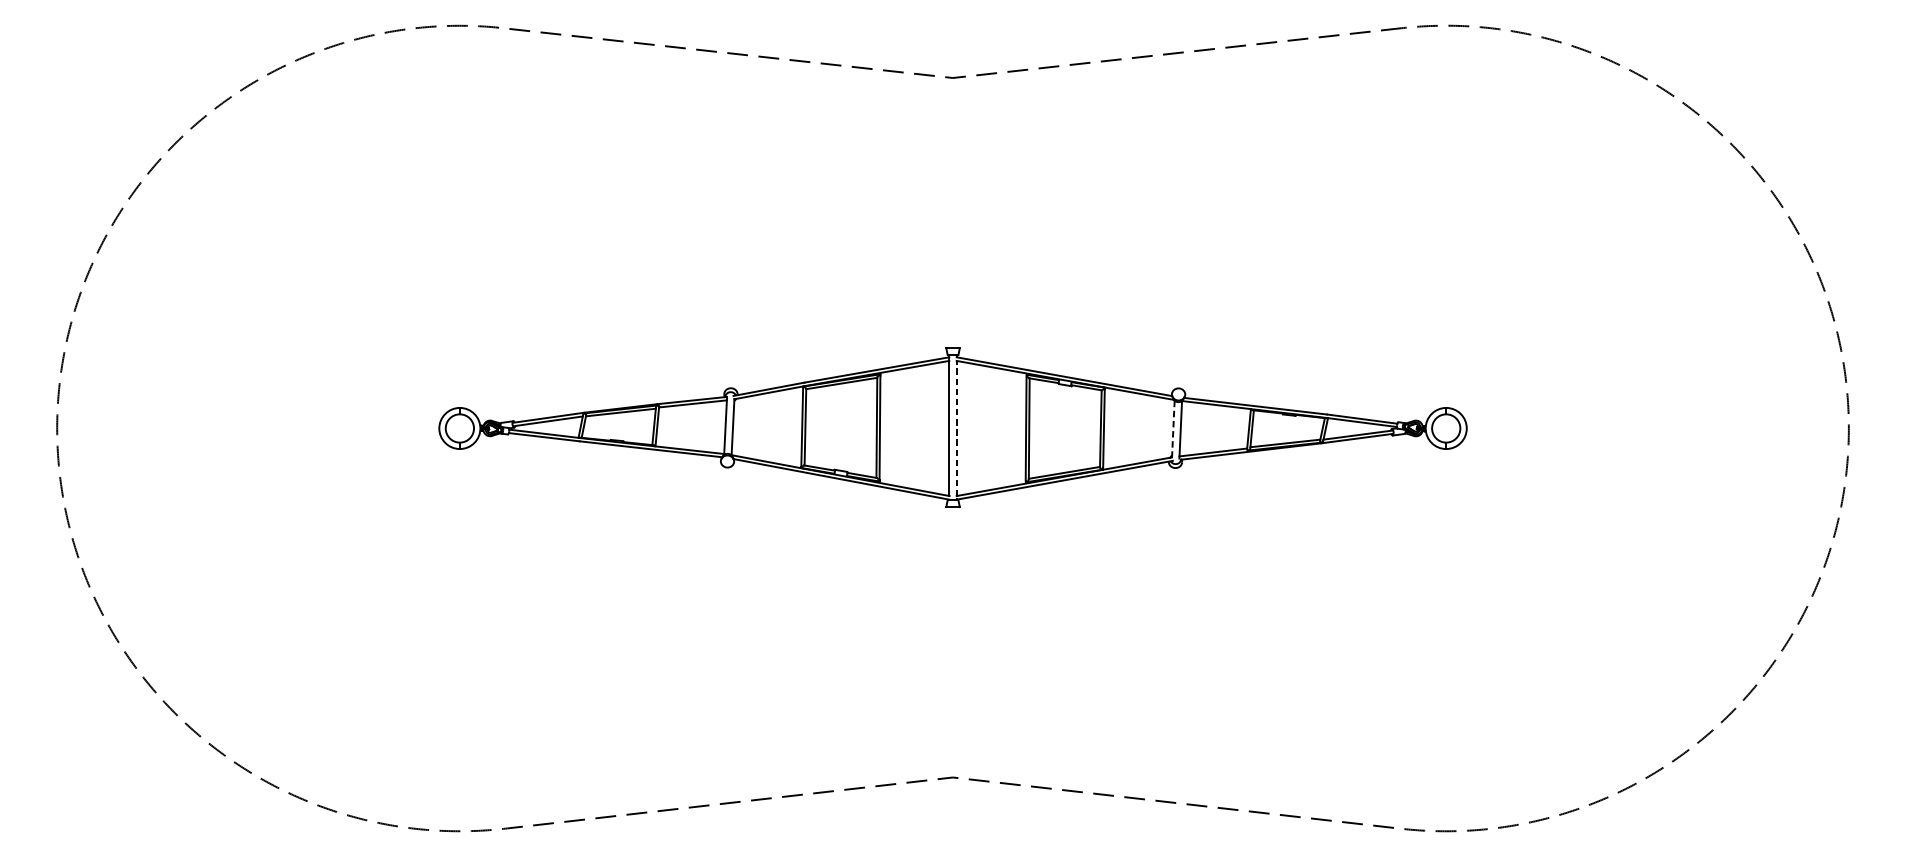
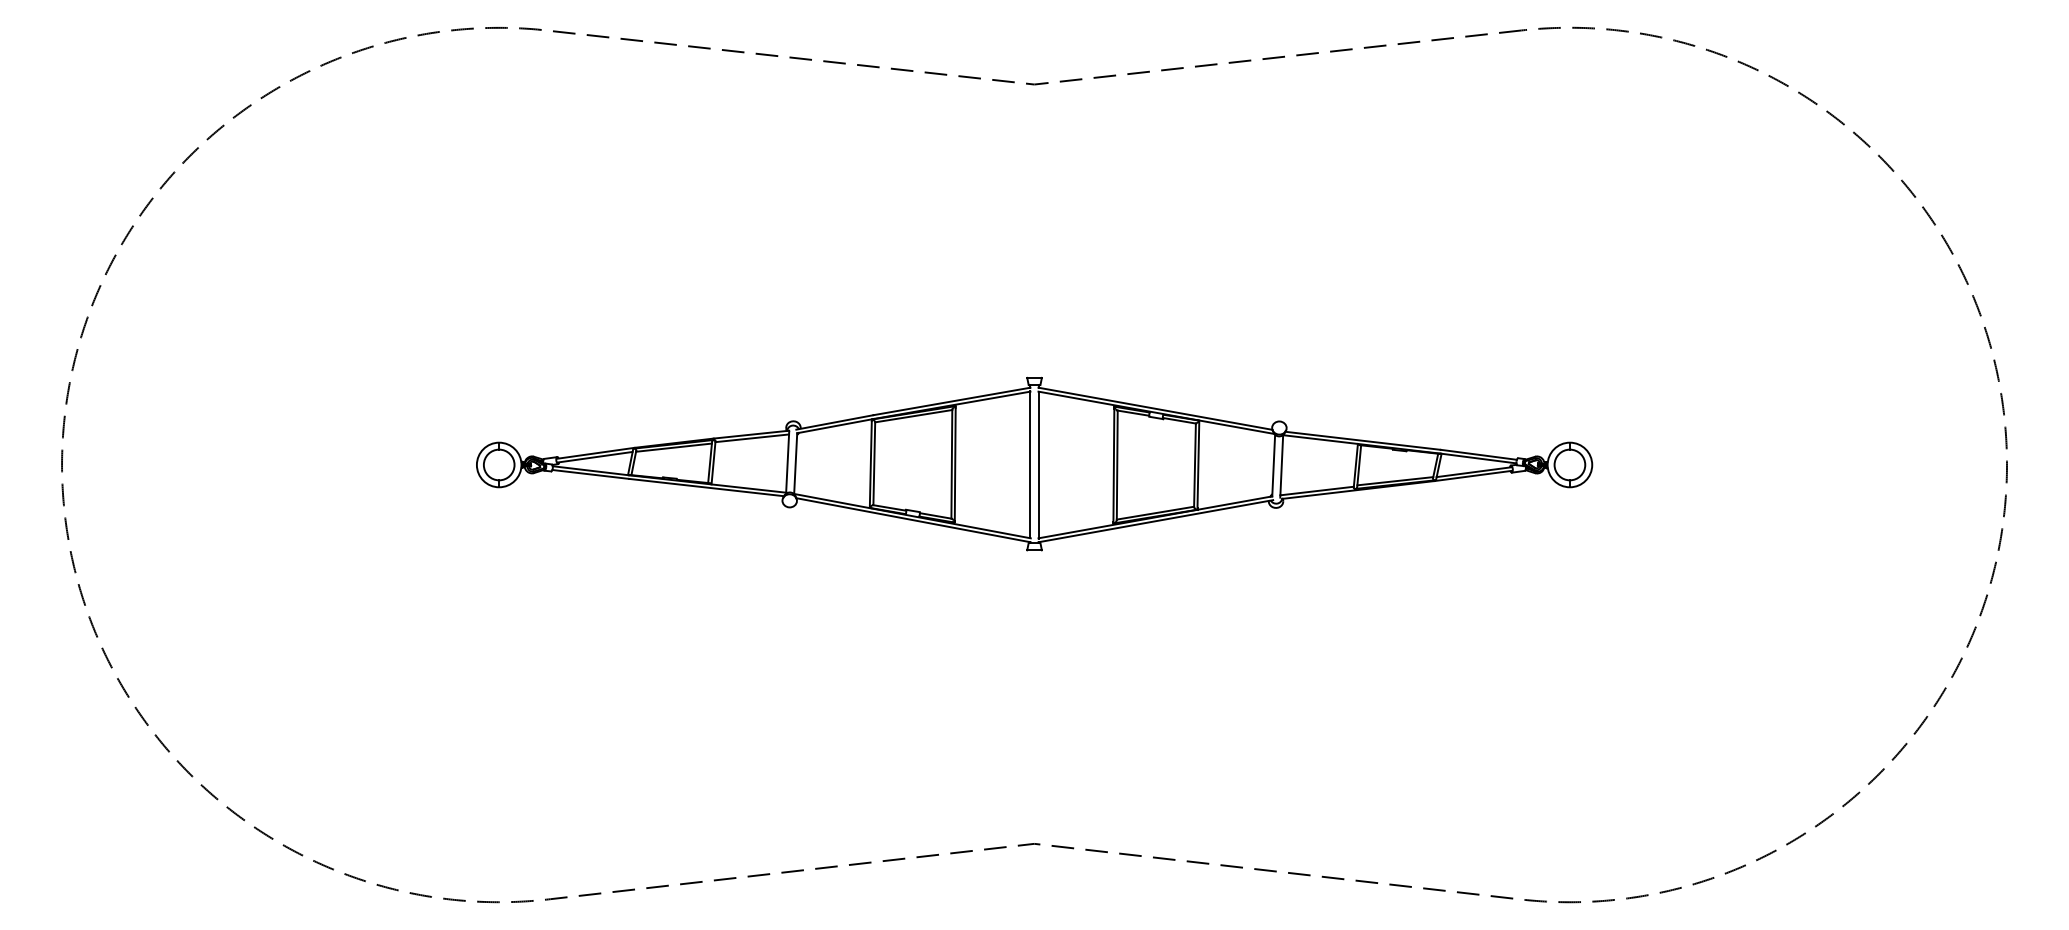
line: (956, 428) -> (1038, 465), dashed -> solid
line: (1173, 428) -> (1273, 465), dashed -> solid

